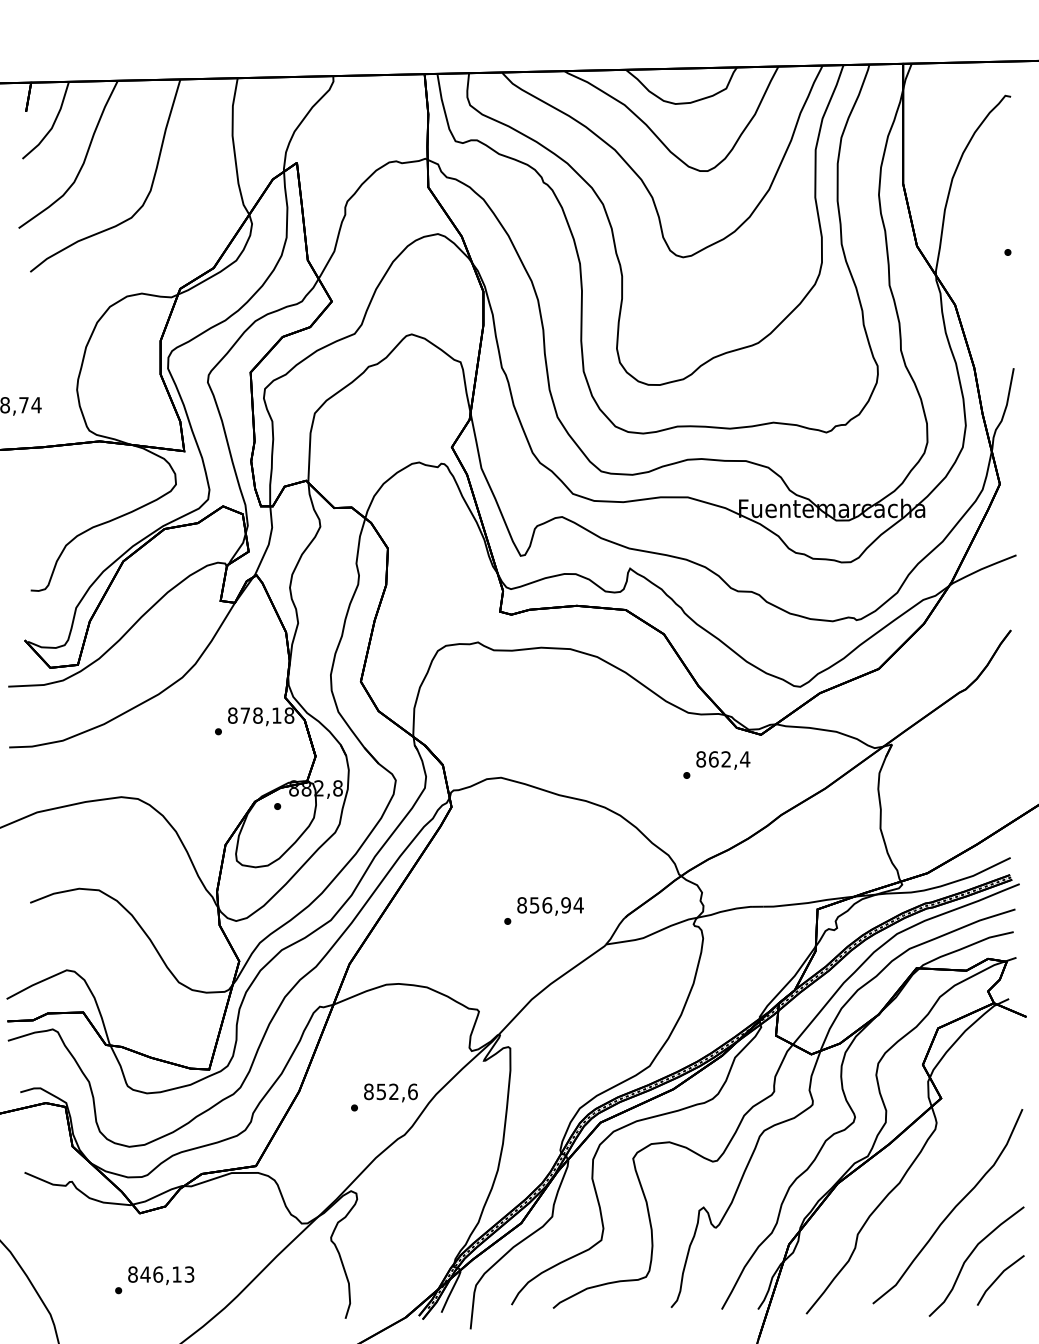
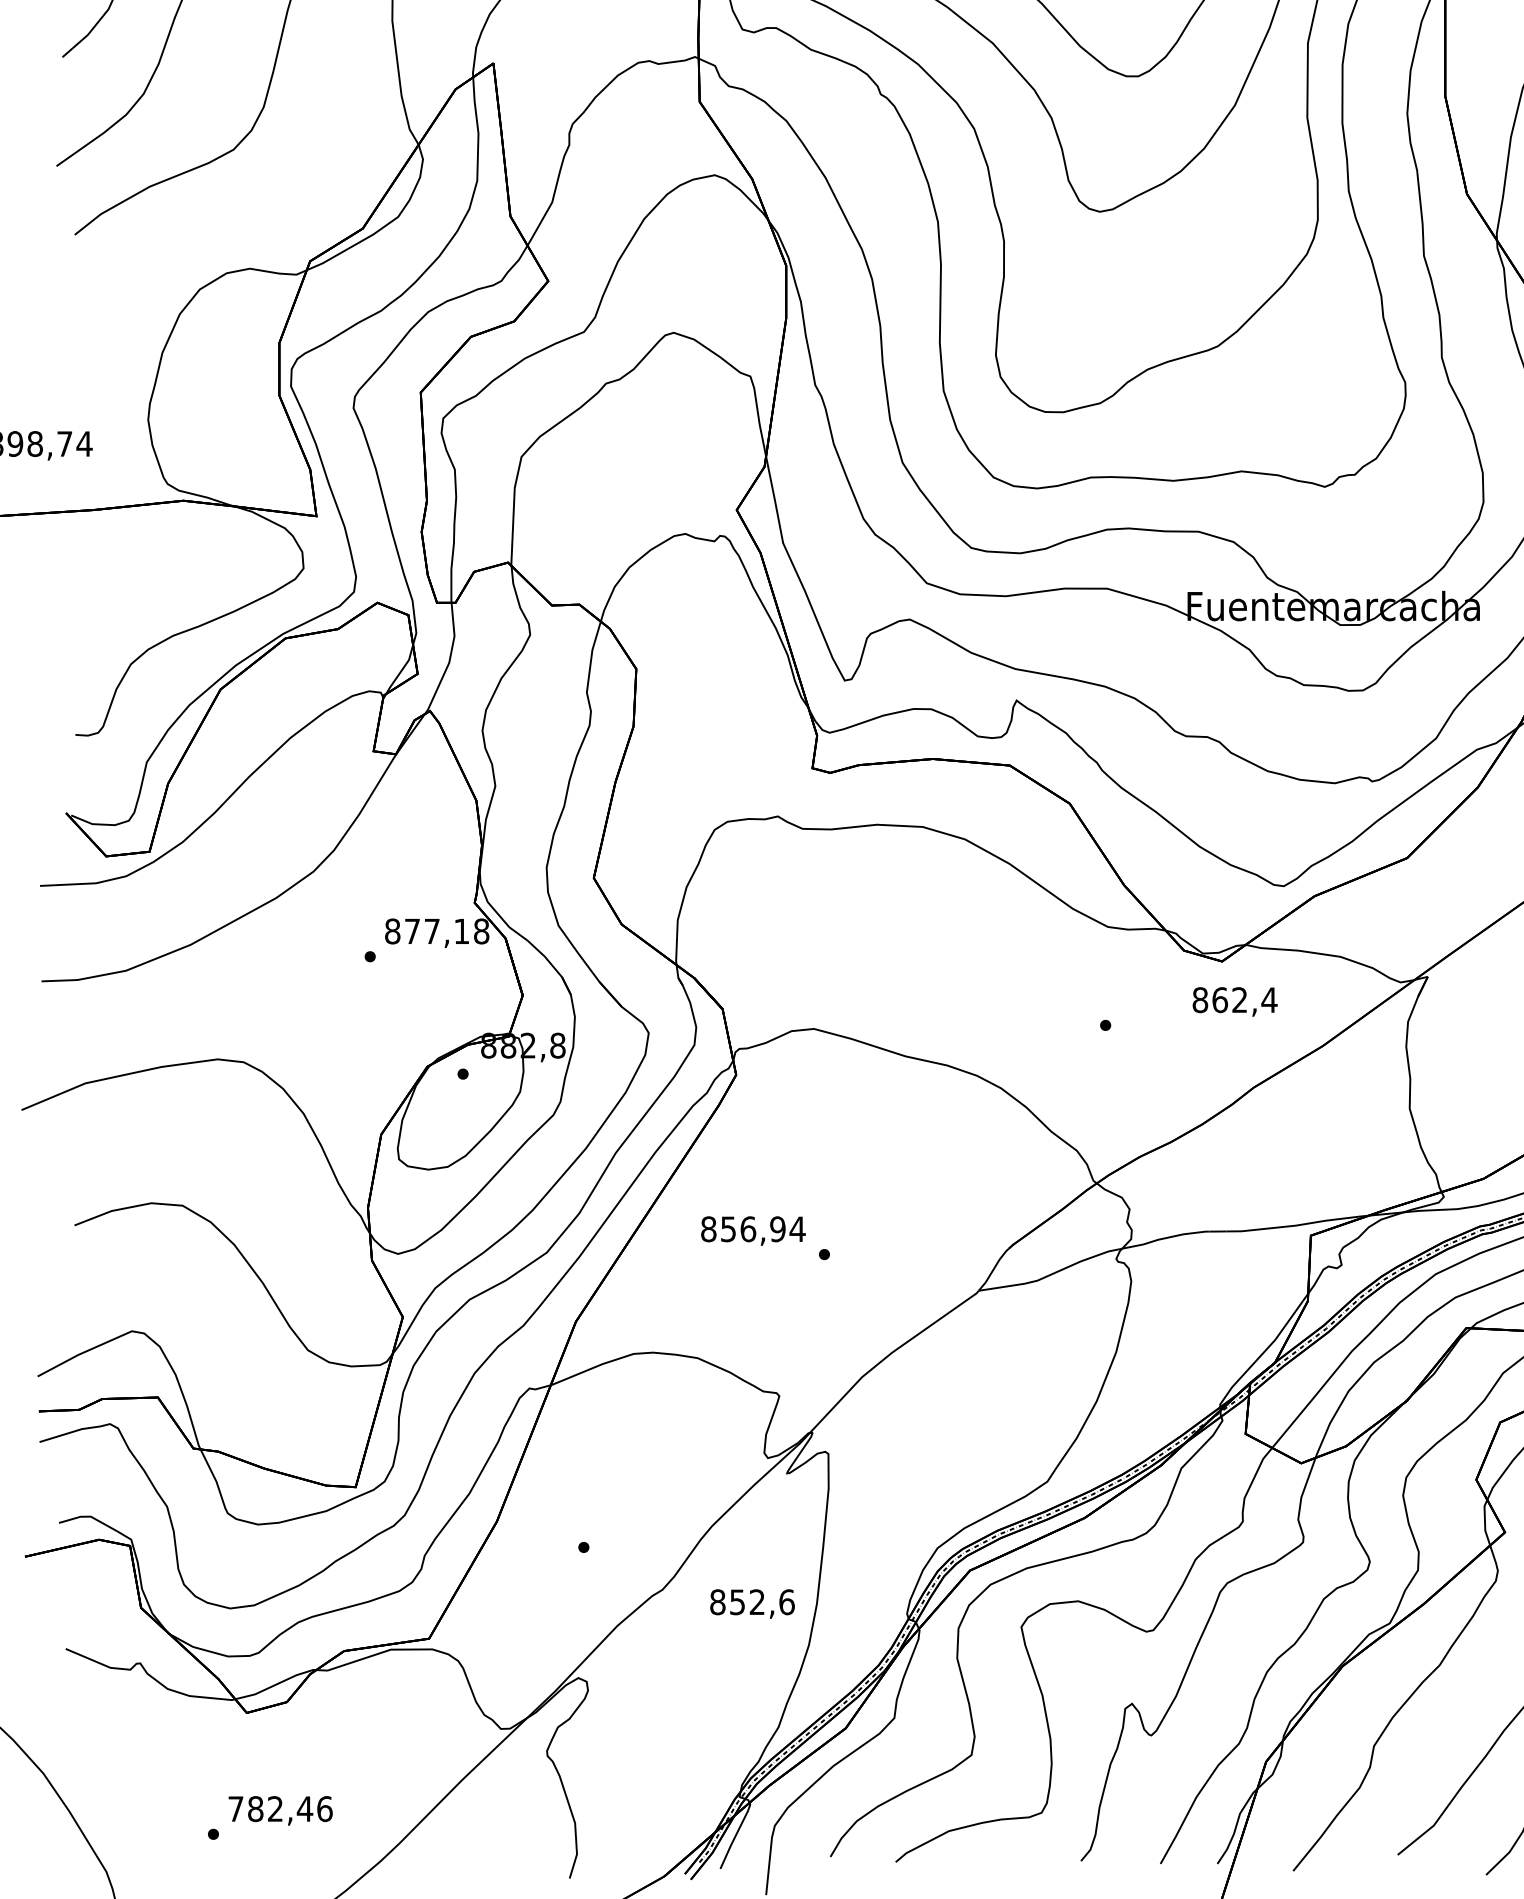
text: (257, 715) -> (431, 931), 878,18 -> 877,18
text: (723, 760) -> (1235, 1001), moved
text: (550, 906) -> (753, 1231), moved
text: (390, 1092) -> (751, 1603), moved
text: (161, 1274) -> (280, 1808), 846,13 -> 782,46

